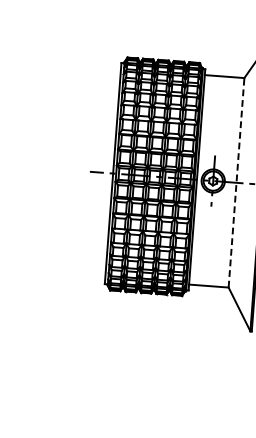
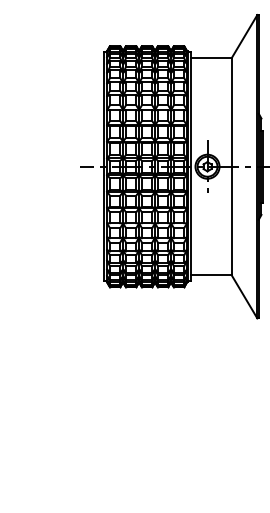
line: (236, 182) -> (231, 166), dashed -> solid

